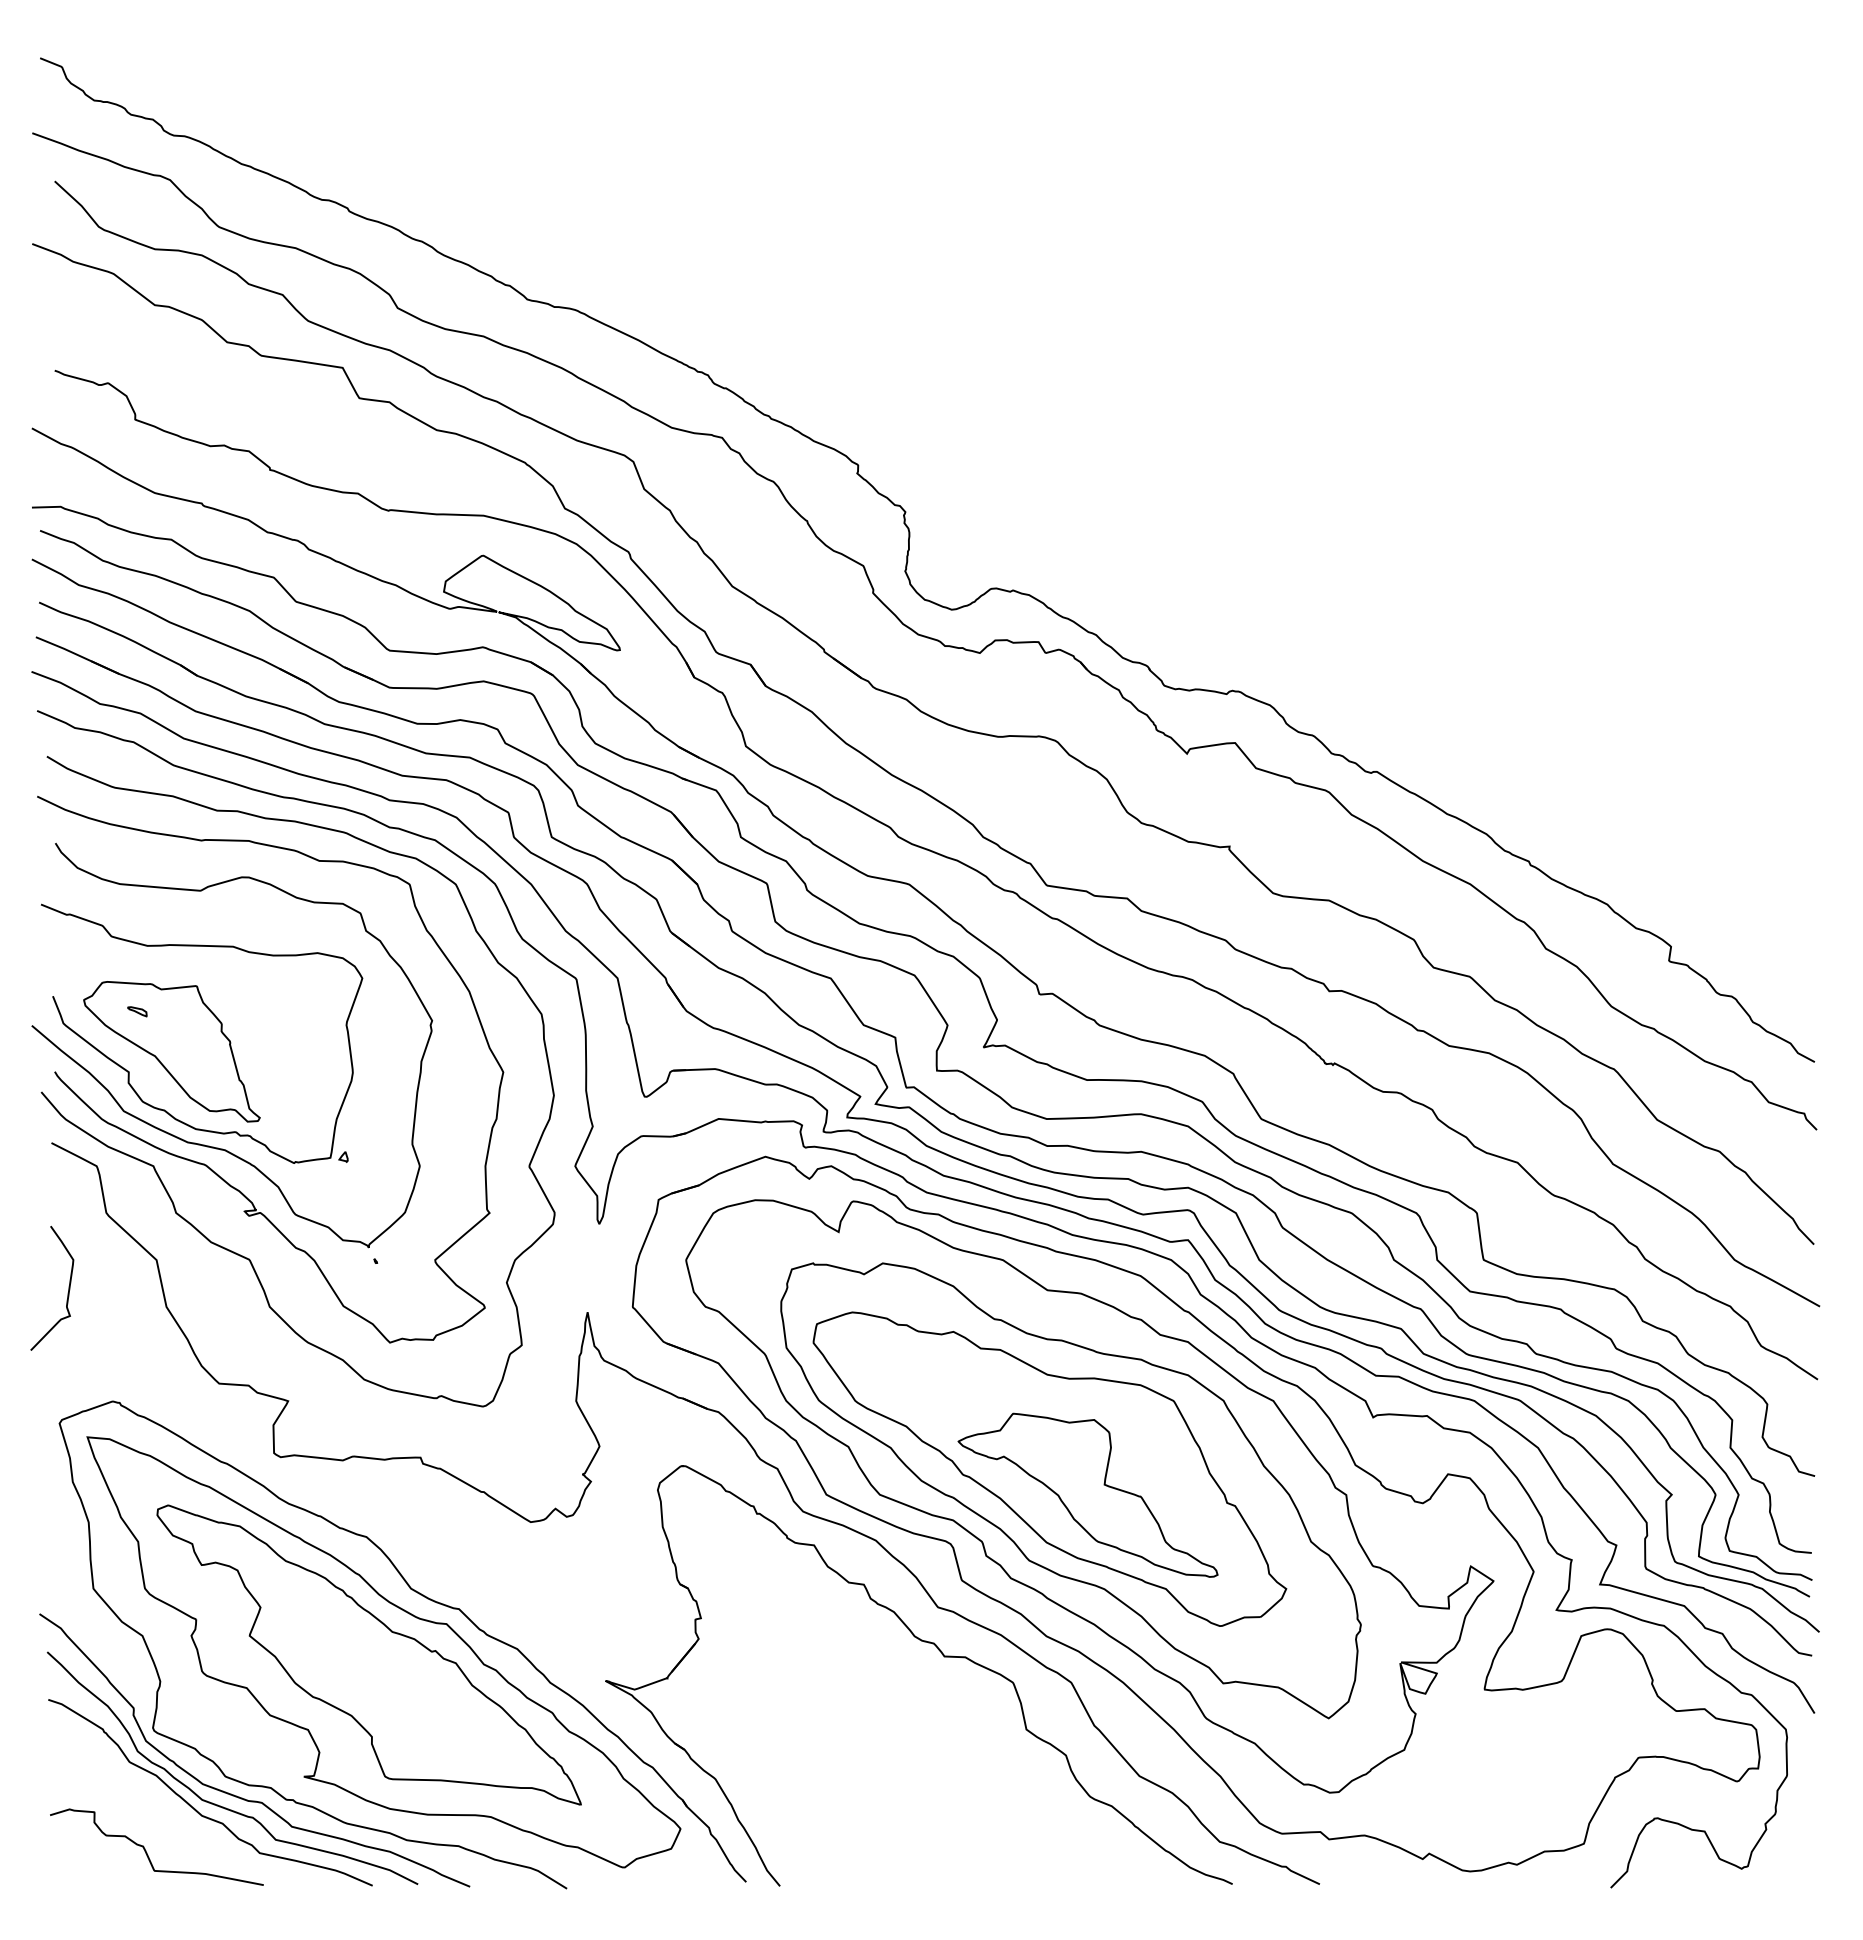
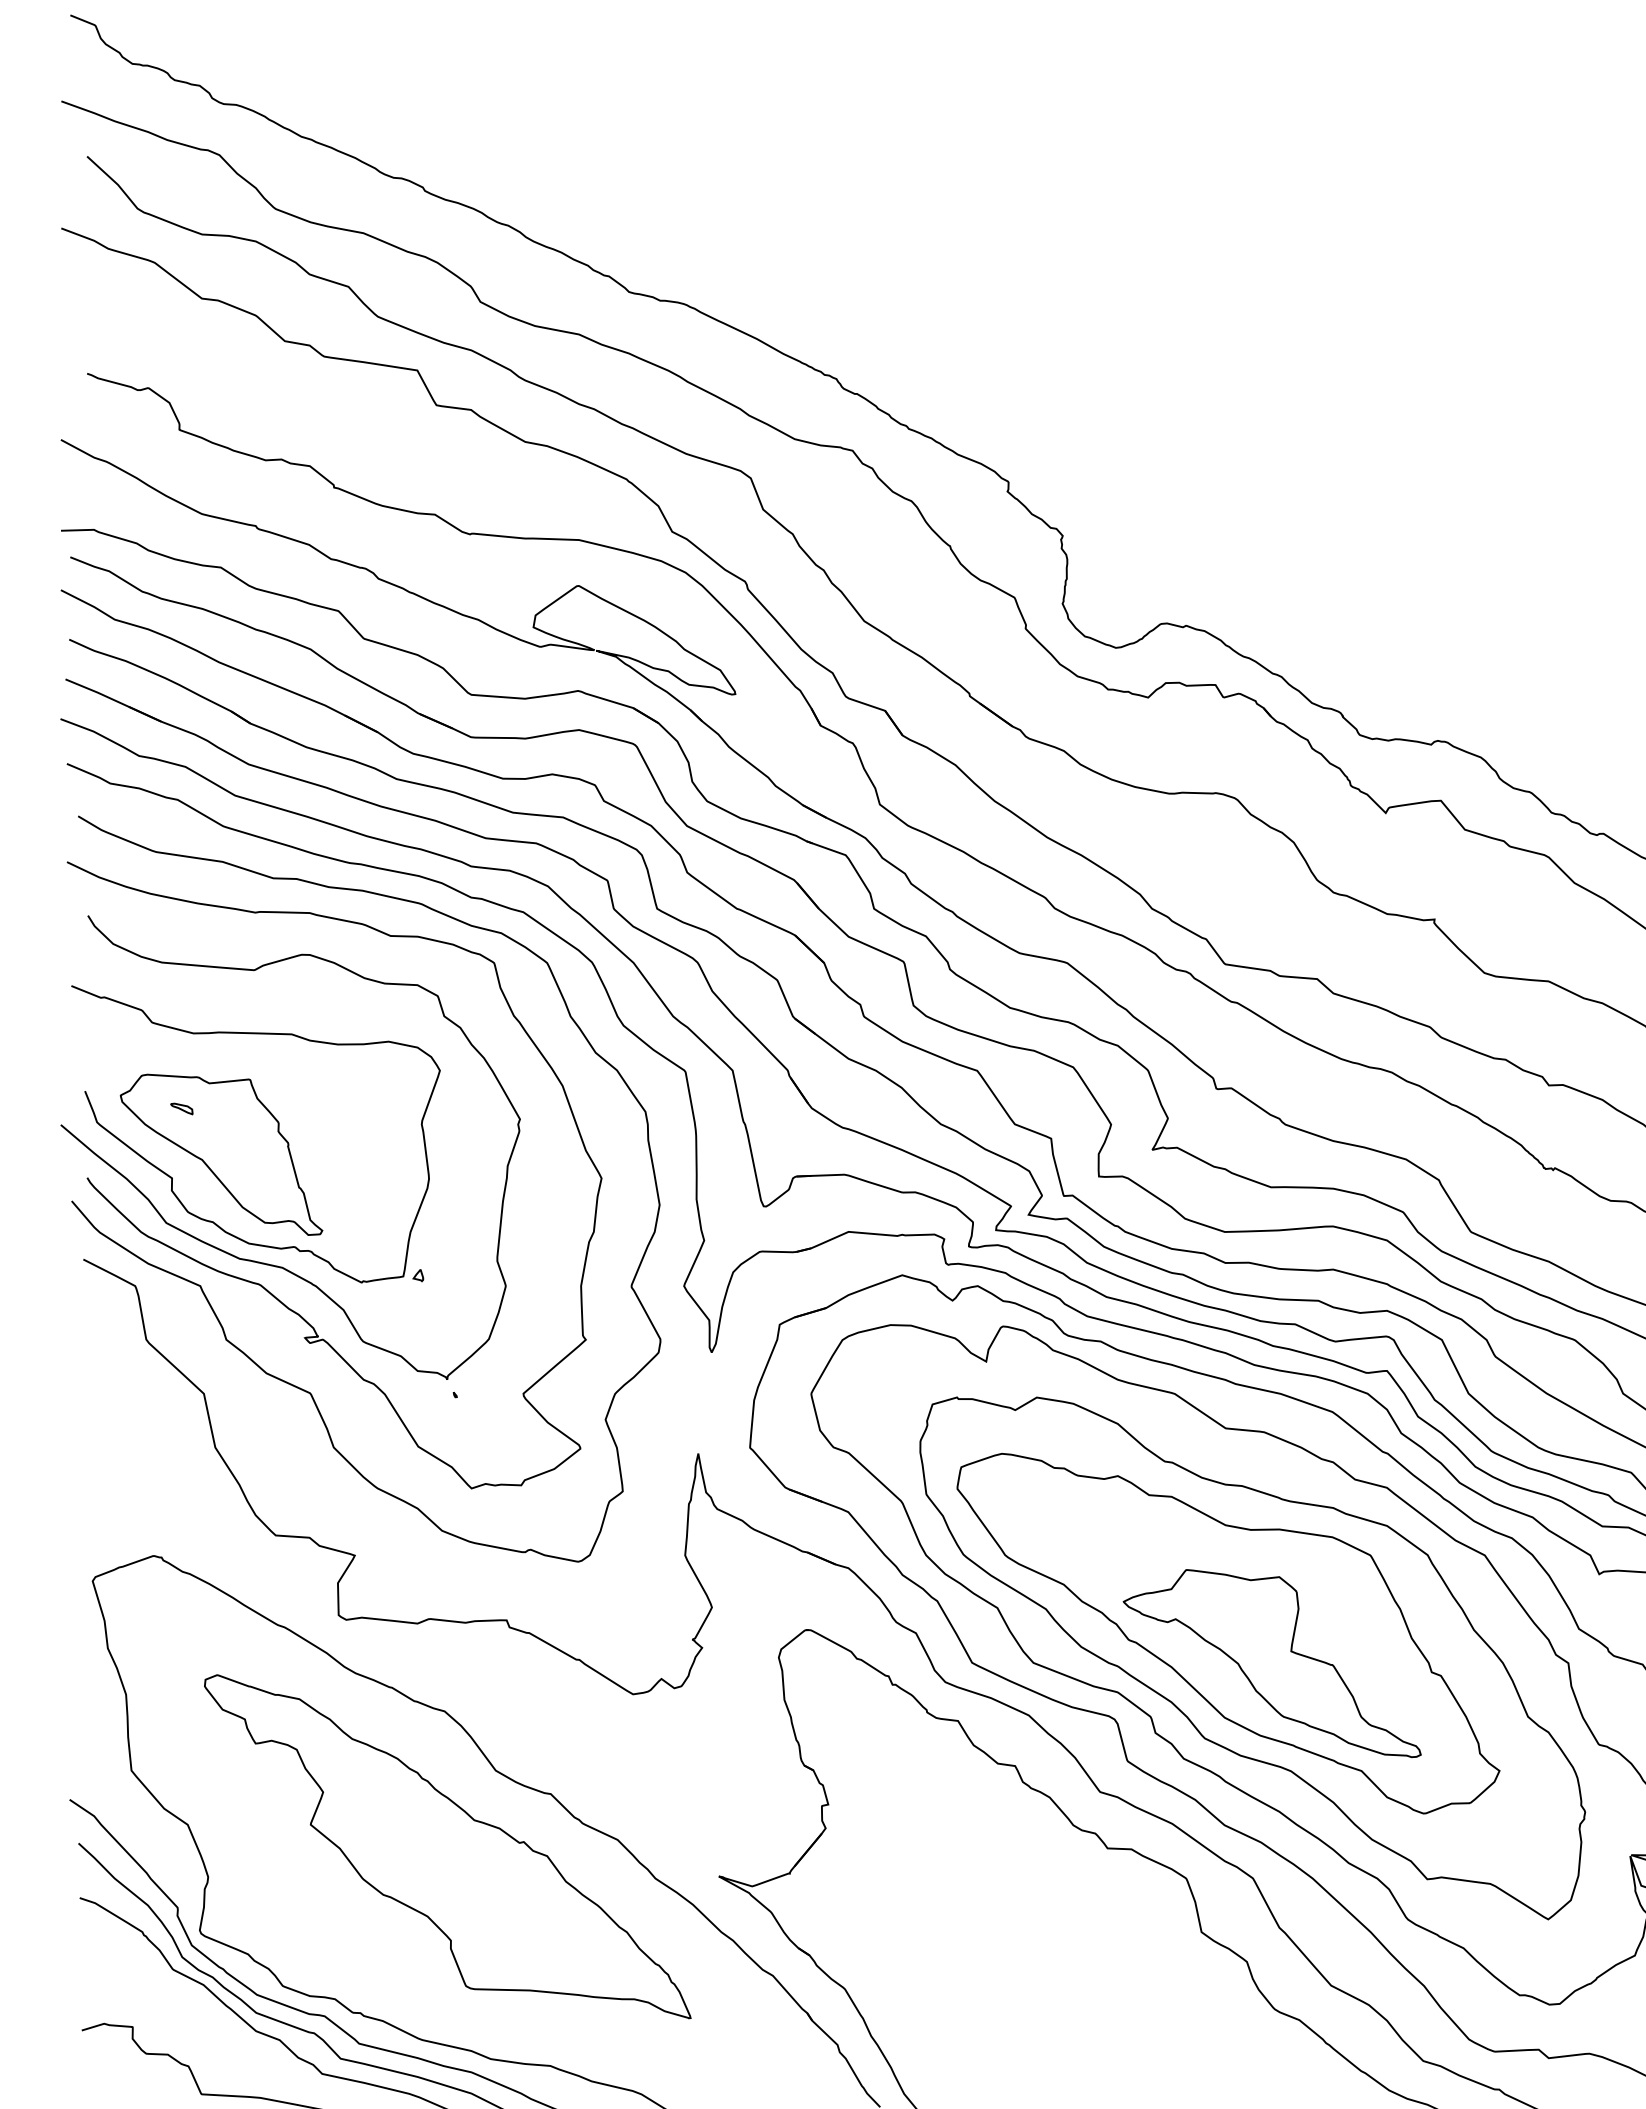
curve: (67, 1293) -> (101, 1432), removed
part: (383, 1652) -> (464, 1843), removed

